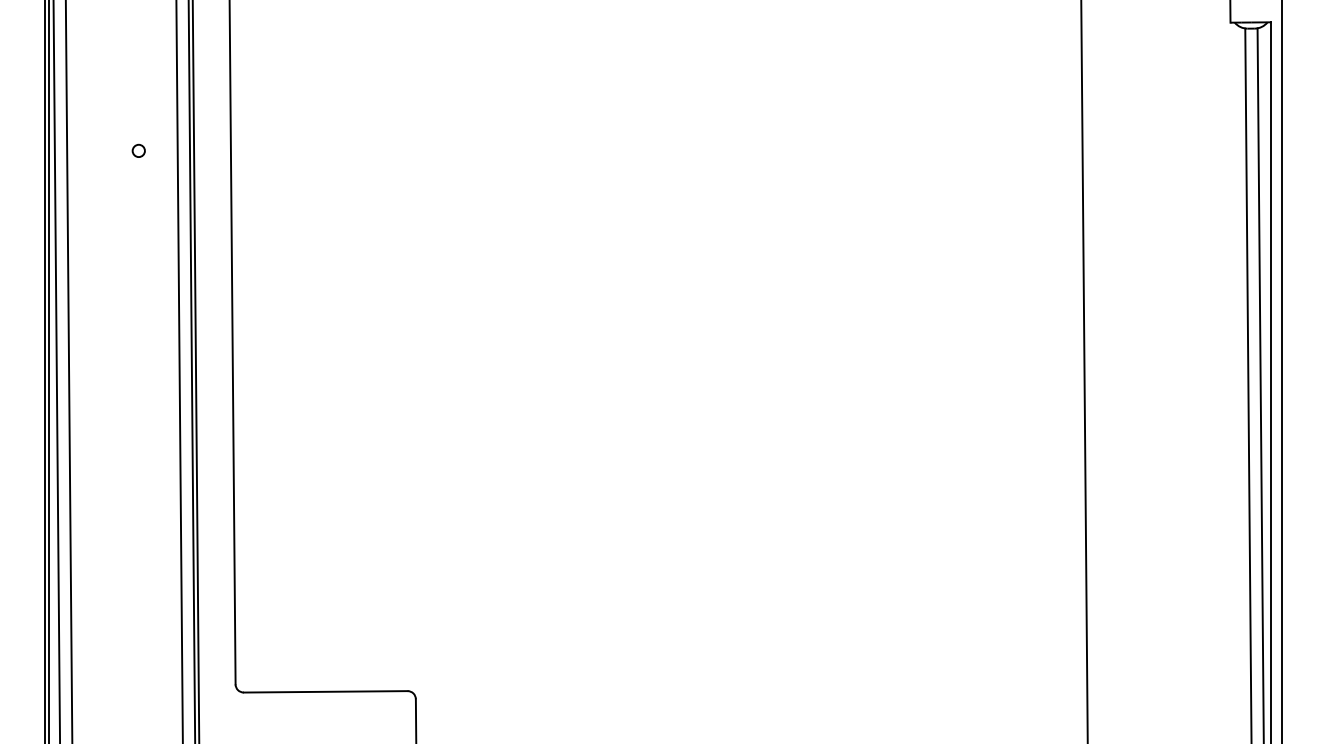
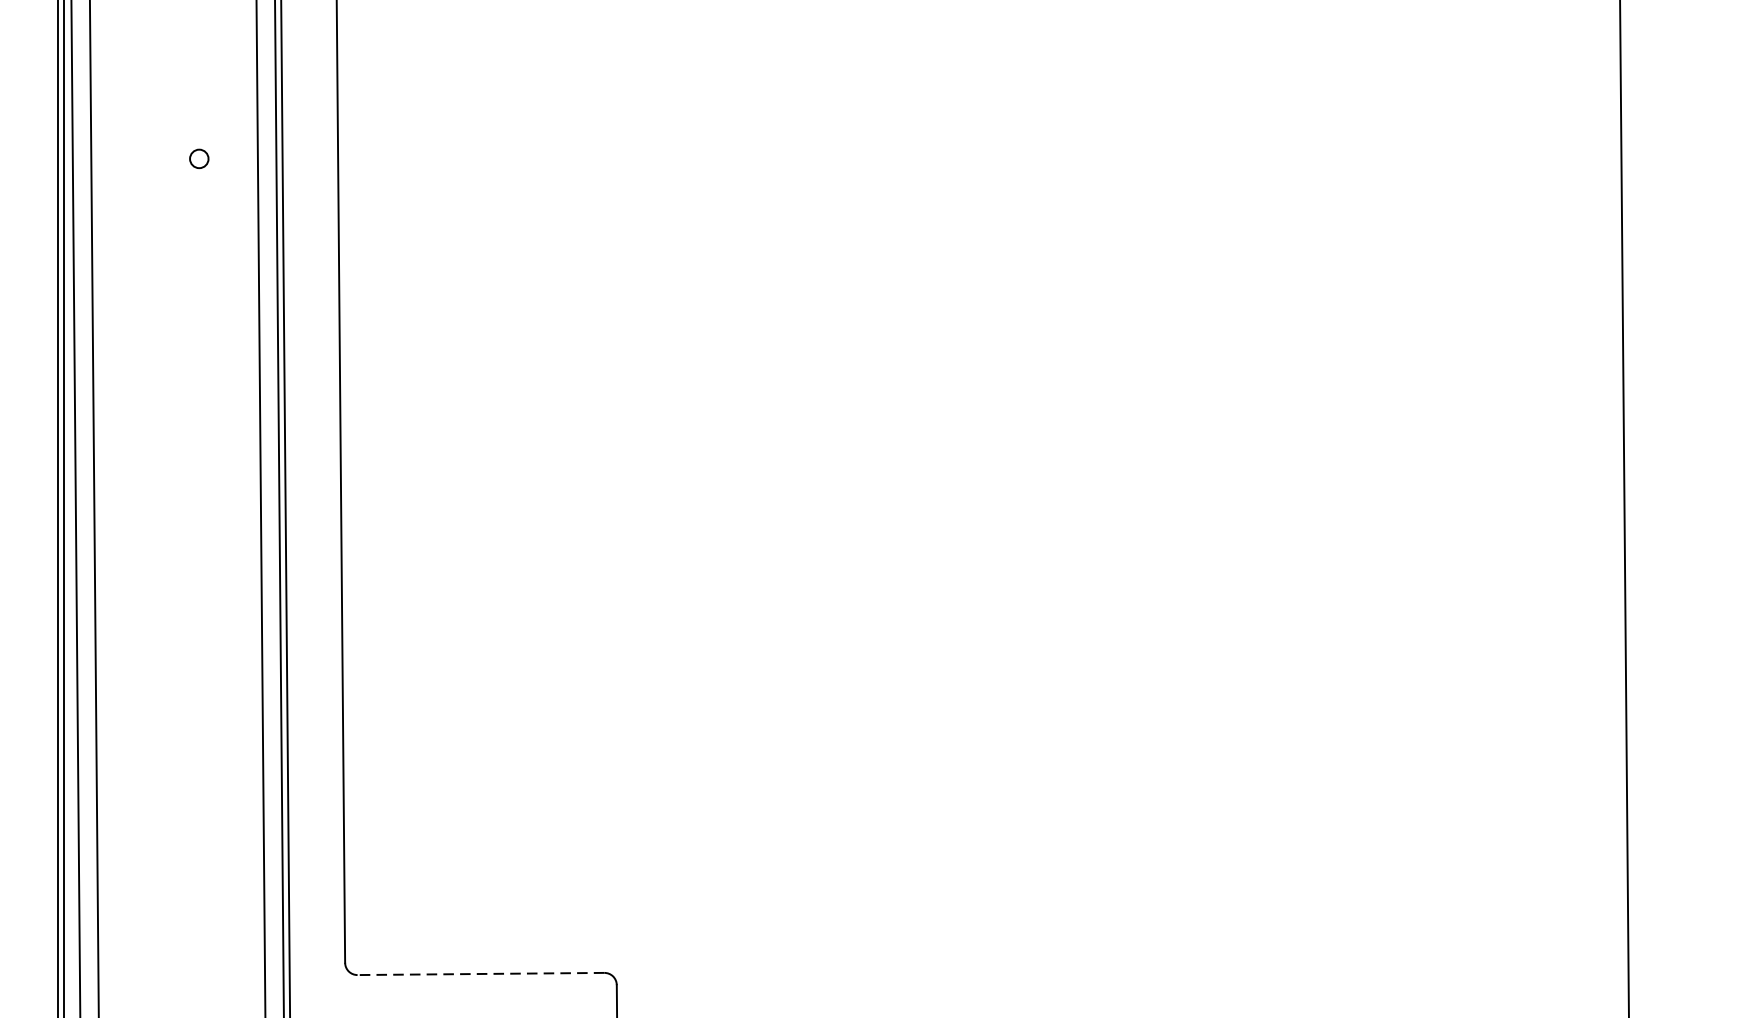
line: (325, 691) -> (480, 973), solid -> dashed

